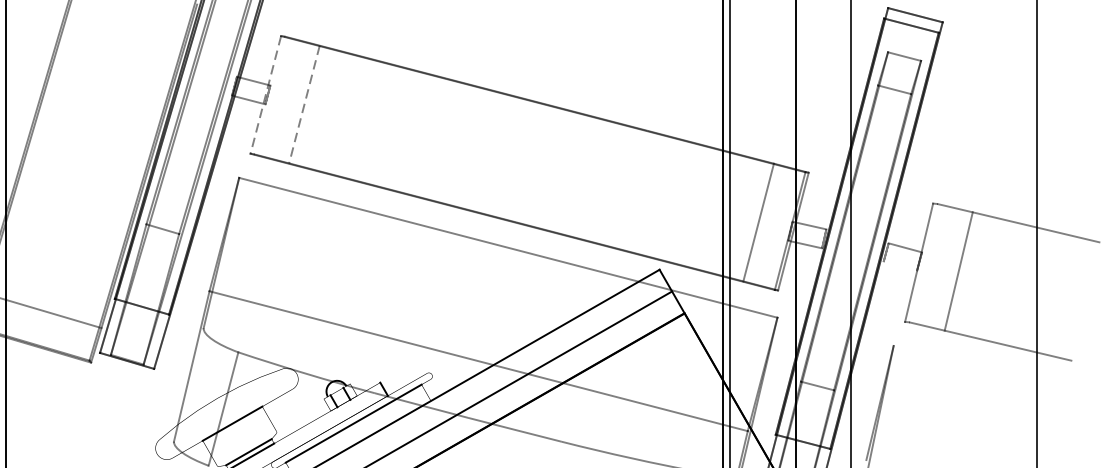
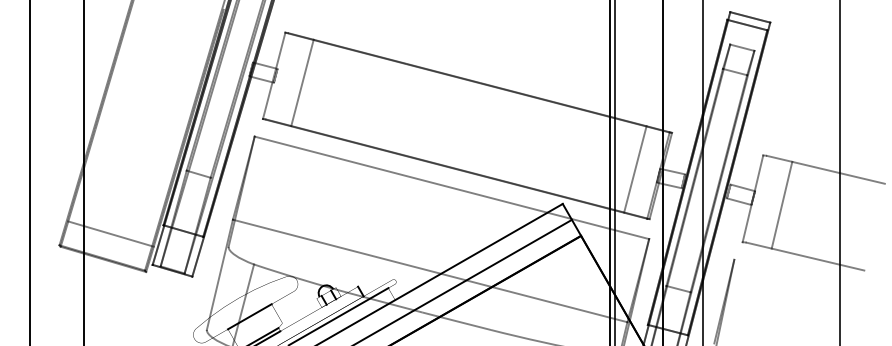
line: (266, 94) -> (274, 75), dashed -> solid
line: (304, 104) -> (302, 82), dashed -> solid
line: (899, 266) -> (738, 201), added

